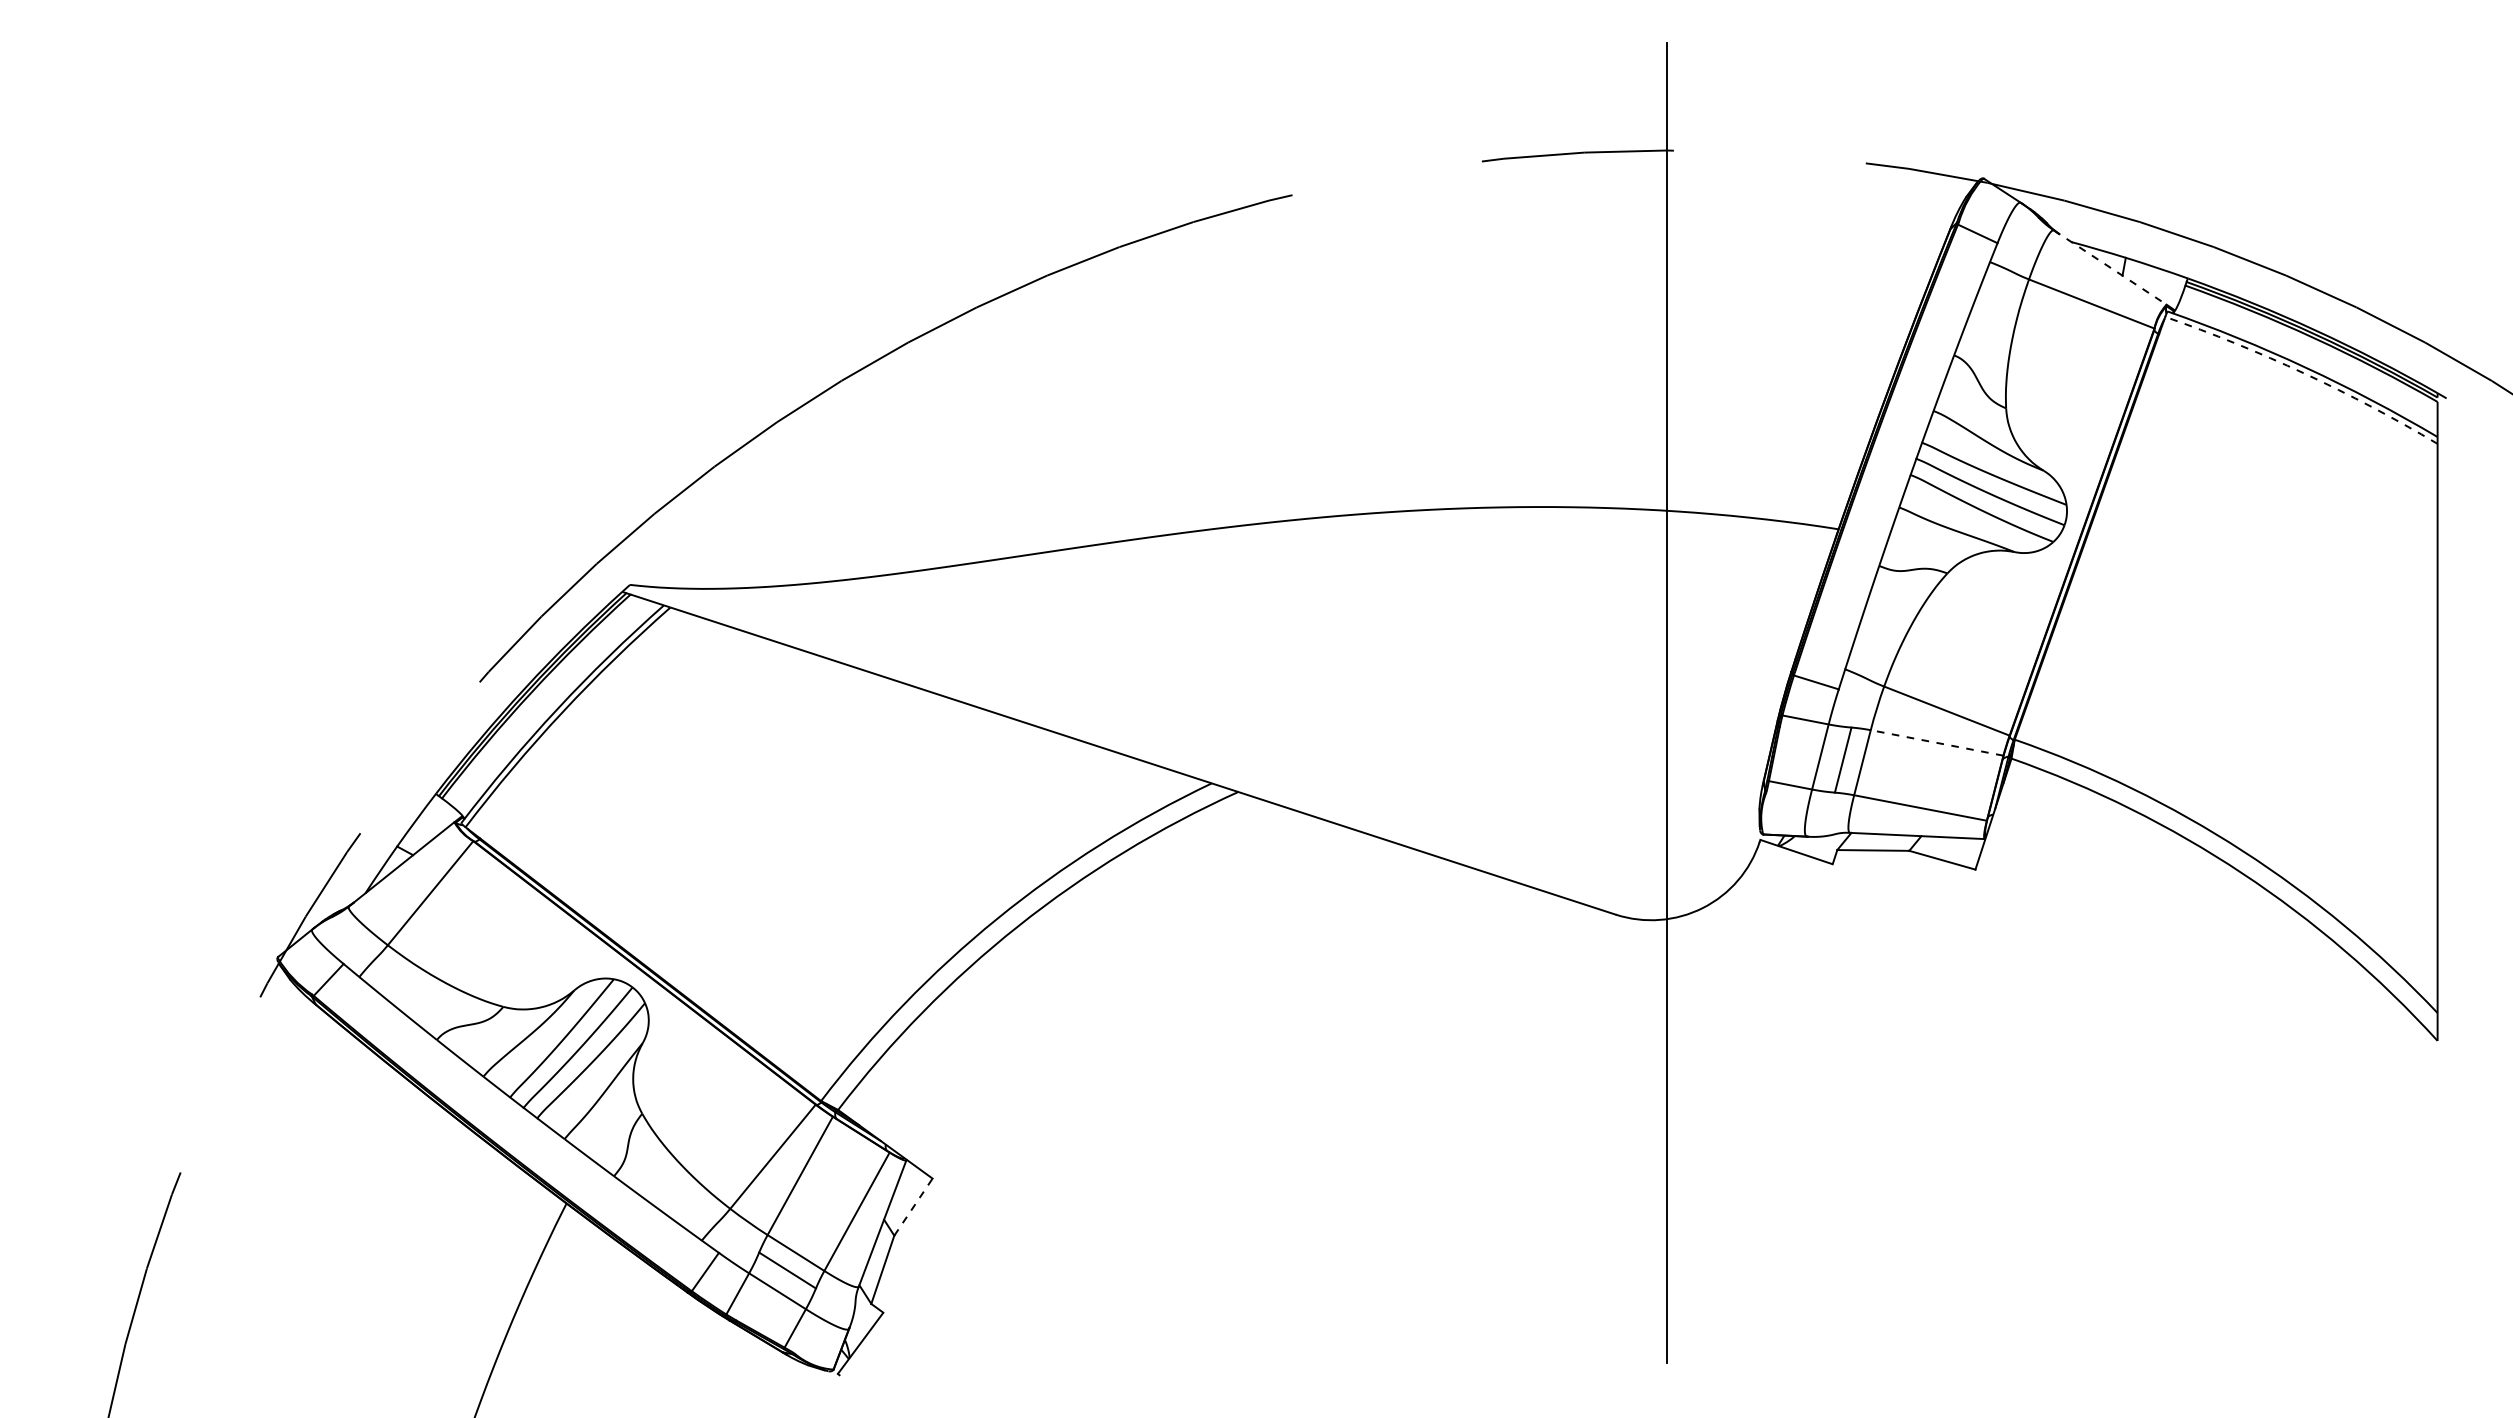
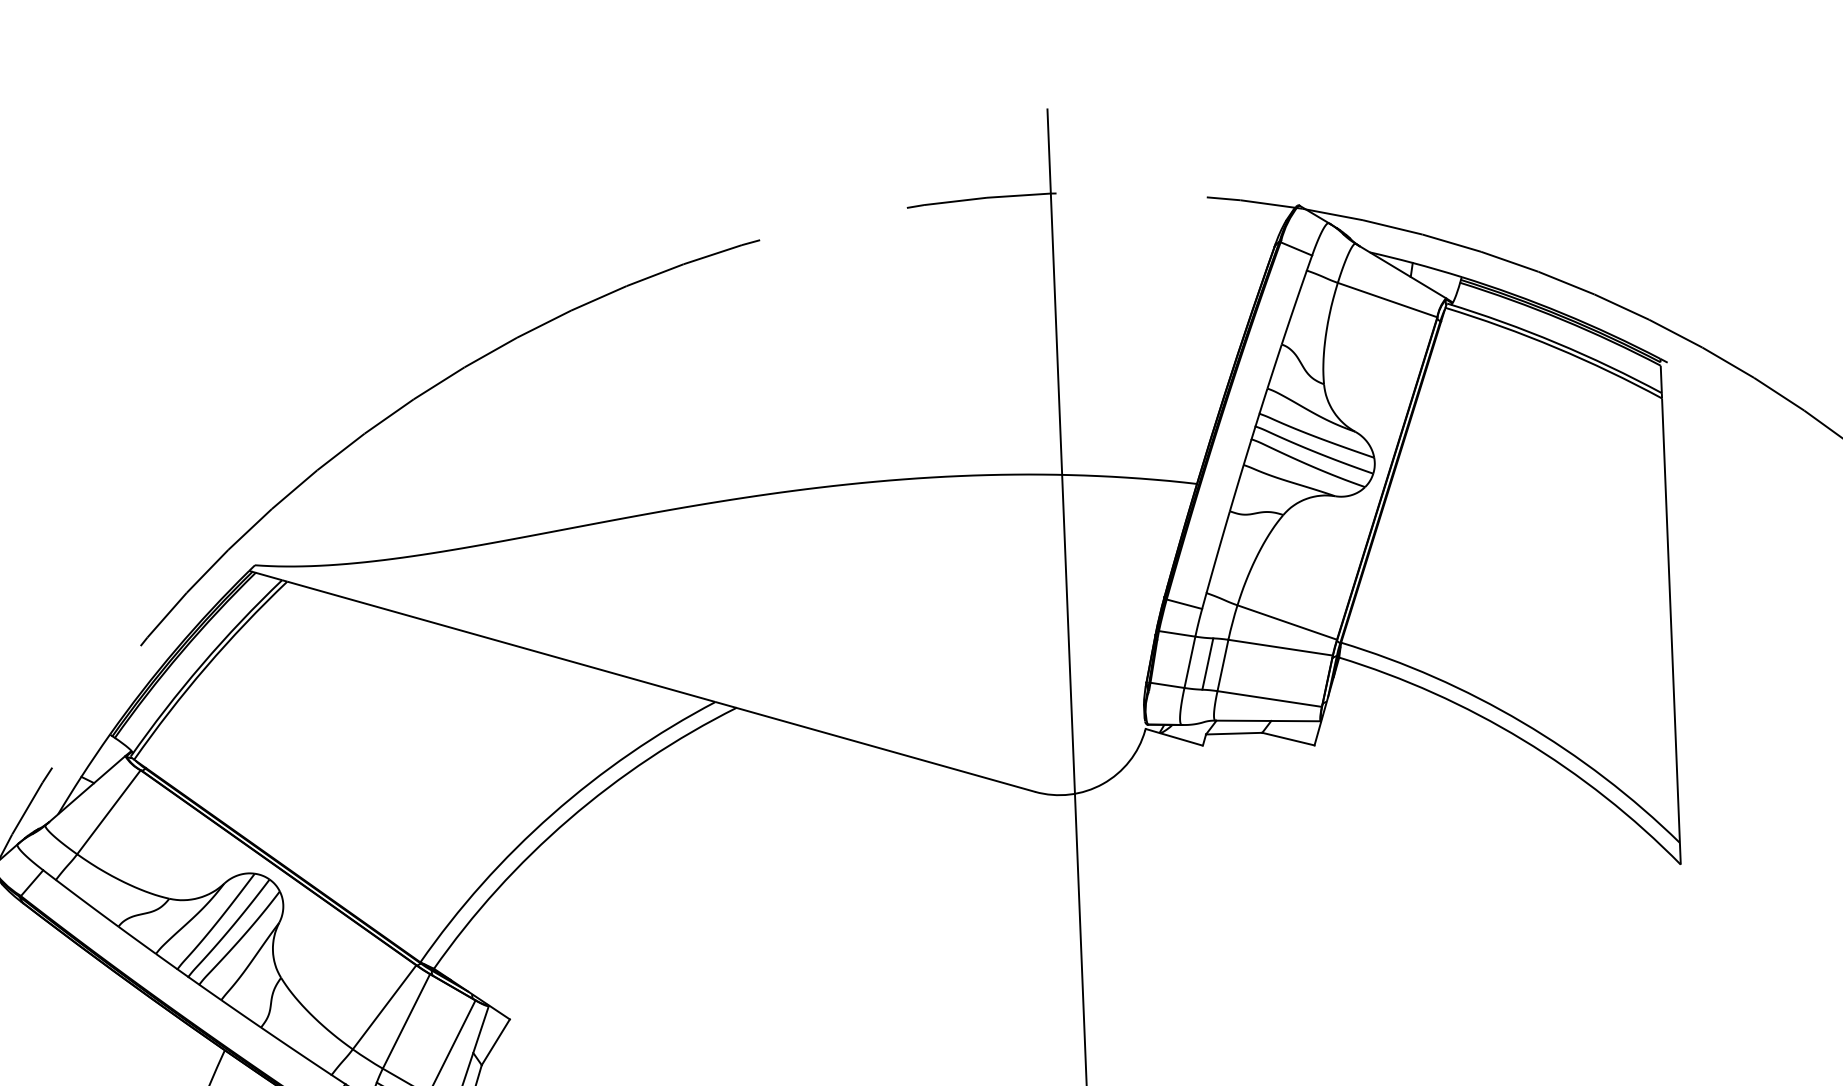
line: (2110, 267) -> (1401, 270), dashed -> solid
arc: (2304, 373) -> (1555, 347), dashed -> solid
line: (1937, 742) -> (1280, 647), dashed -> solid
line: (913, 1206) -> (495, 1041), dashed -> solid

